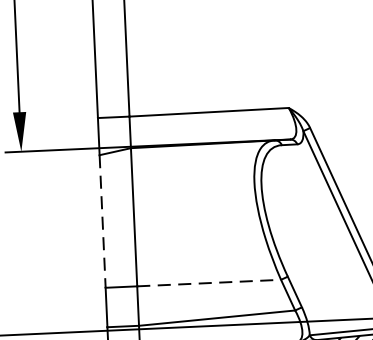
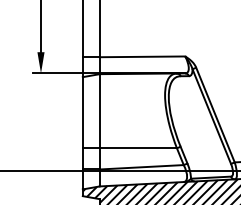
line: (102, 221) -> (82, 112), dashed -> solid
line: (209, 283) -> (138, 148), dashed -> solid

